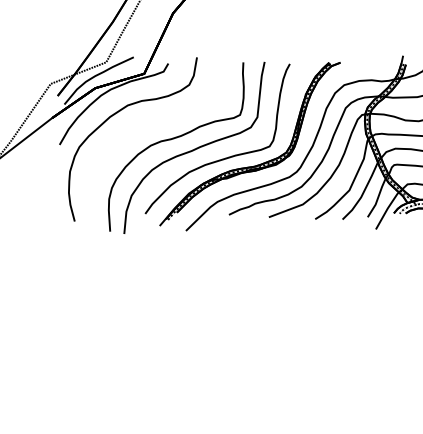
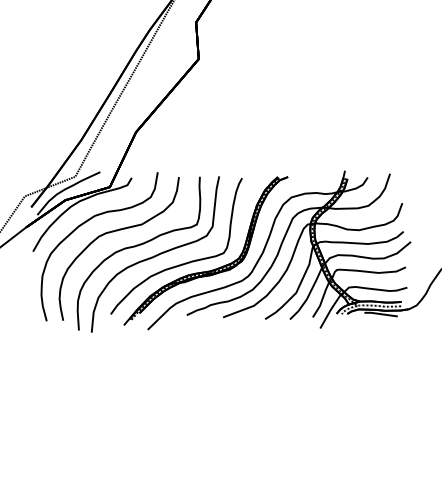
curve: (148, 123) -> (113, 232), added

